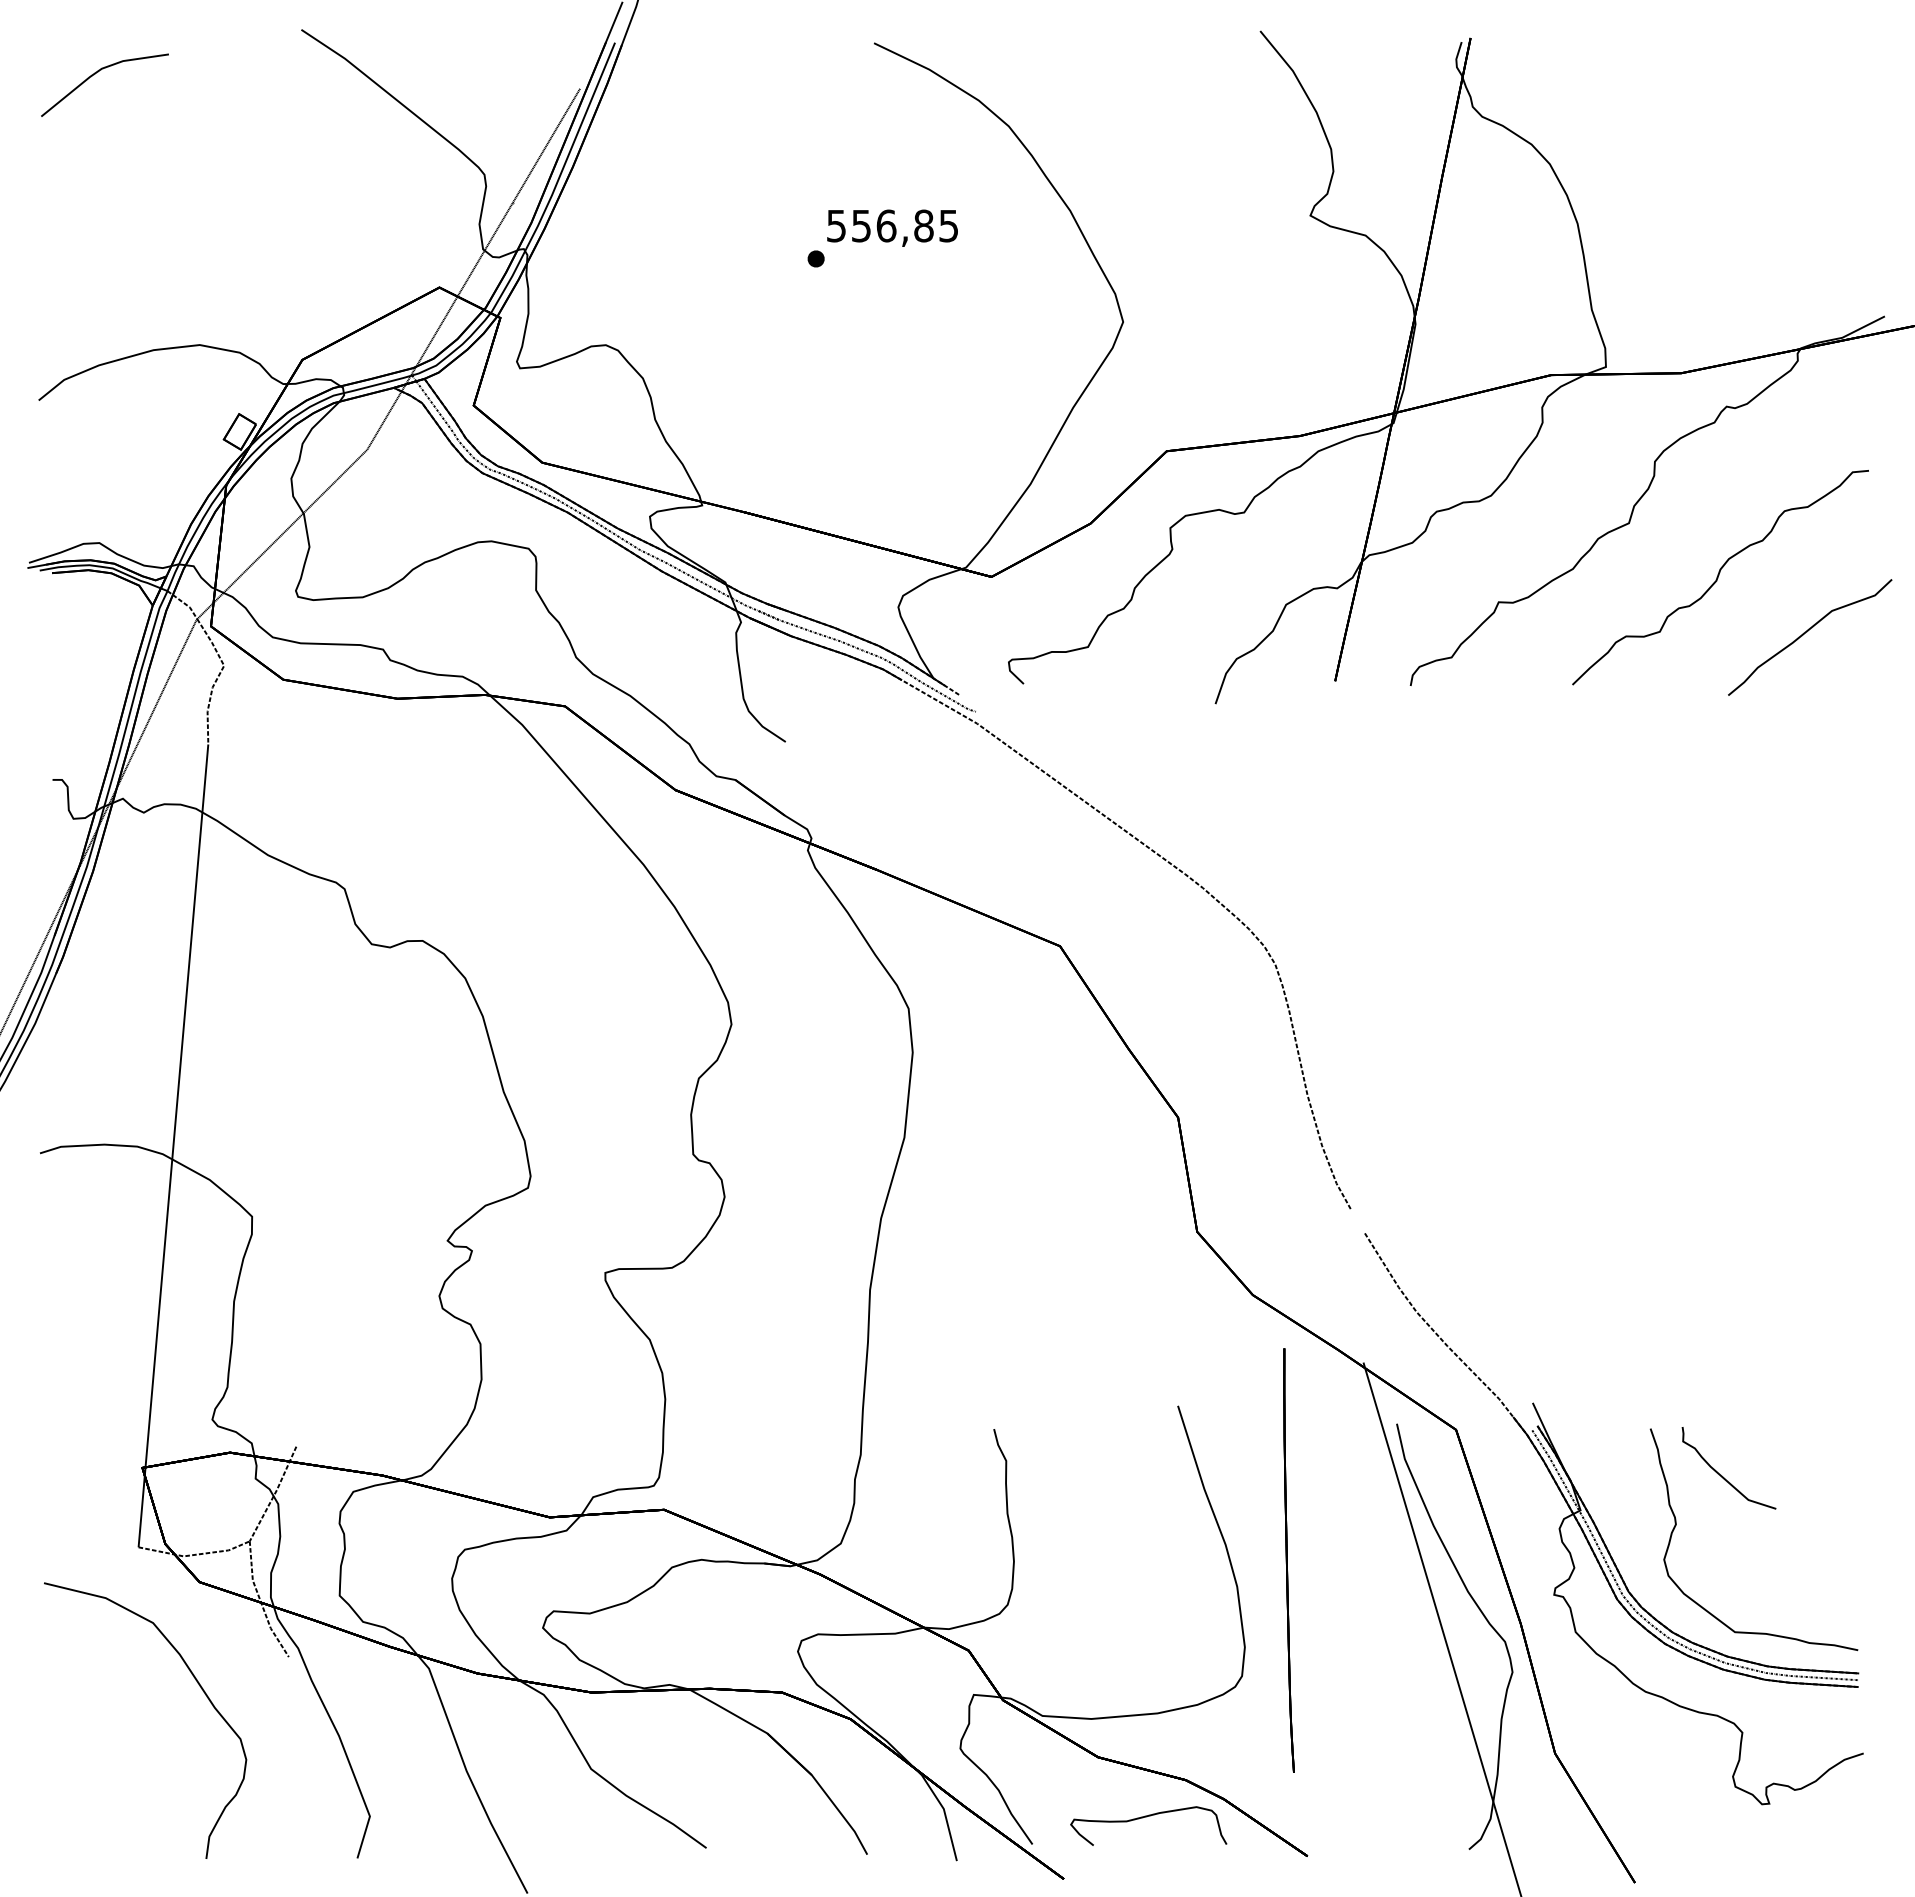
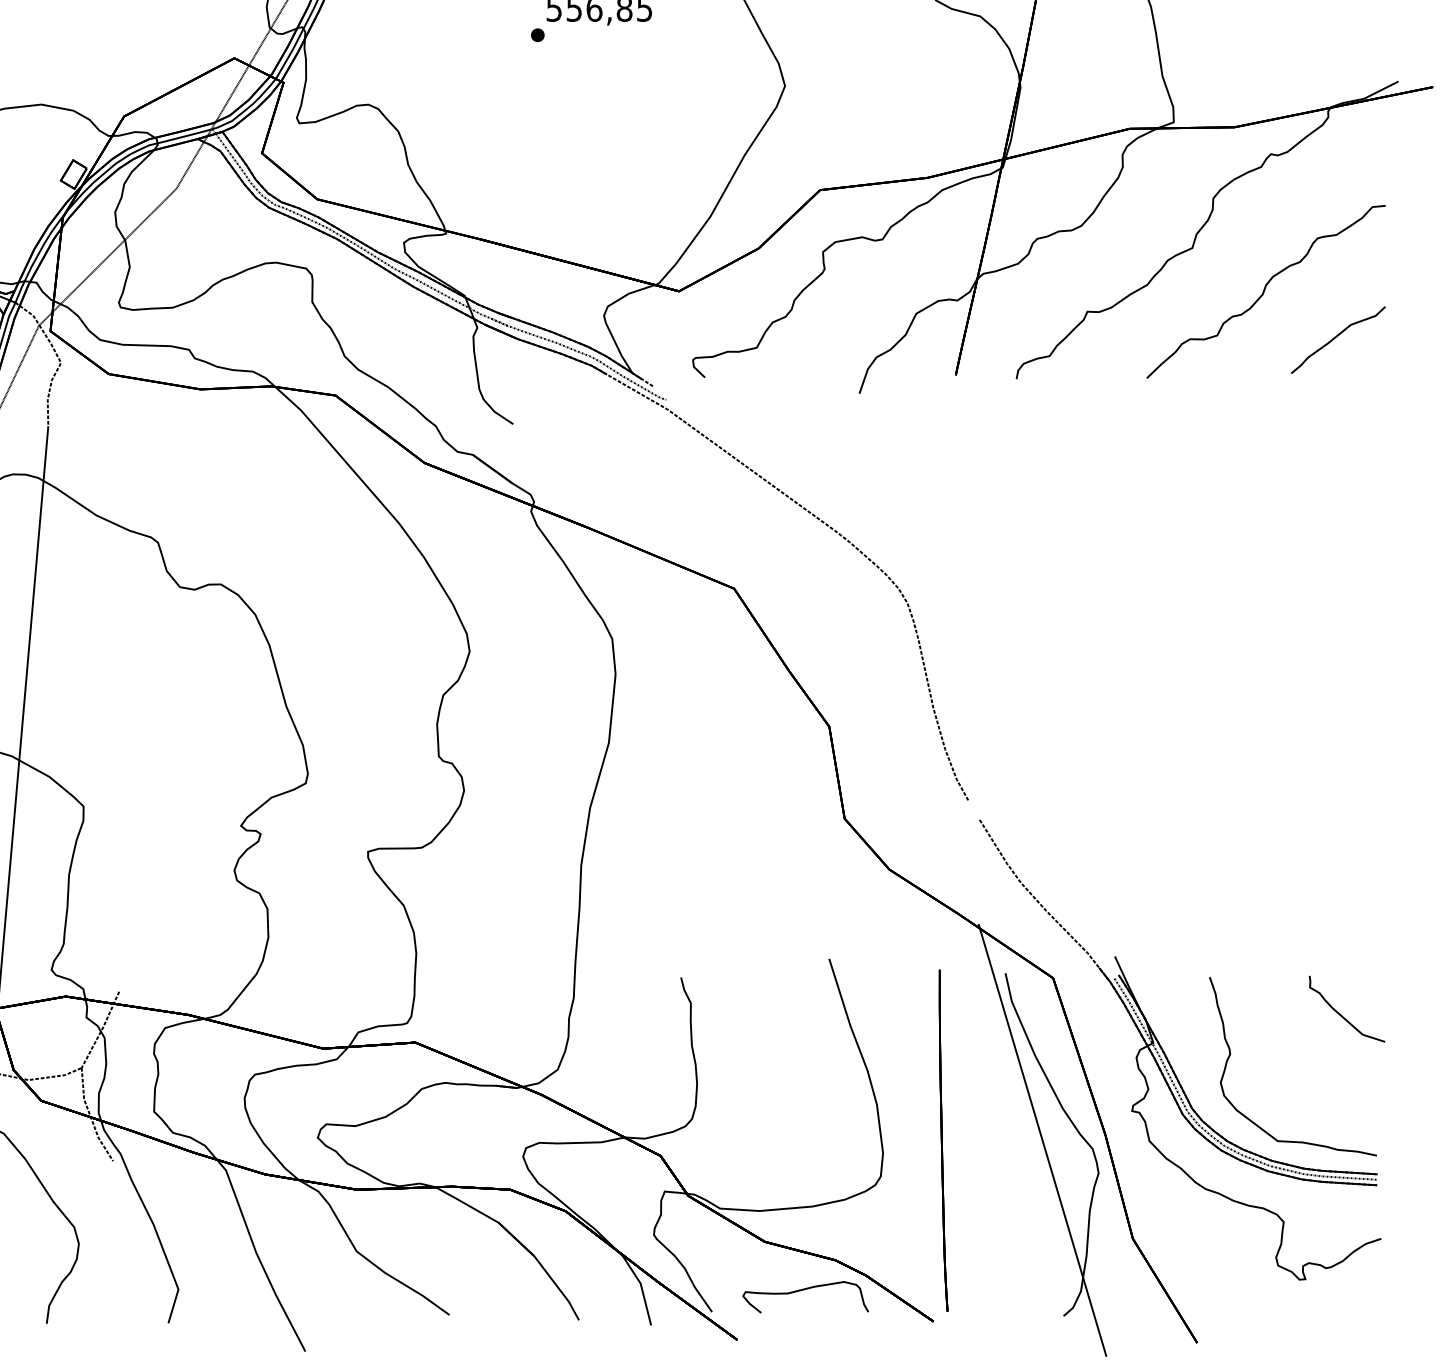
part: (1810, 637) -> (1338, 340), size x0.71
part: (1722, 1475) -> (1341, 1014), moved
part: (1288, 1560) -> (943, 1140), moved

